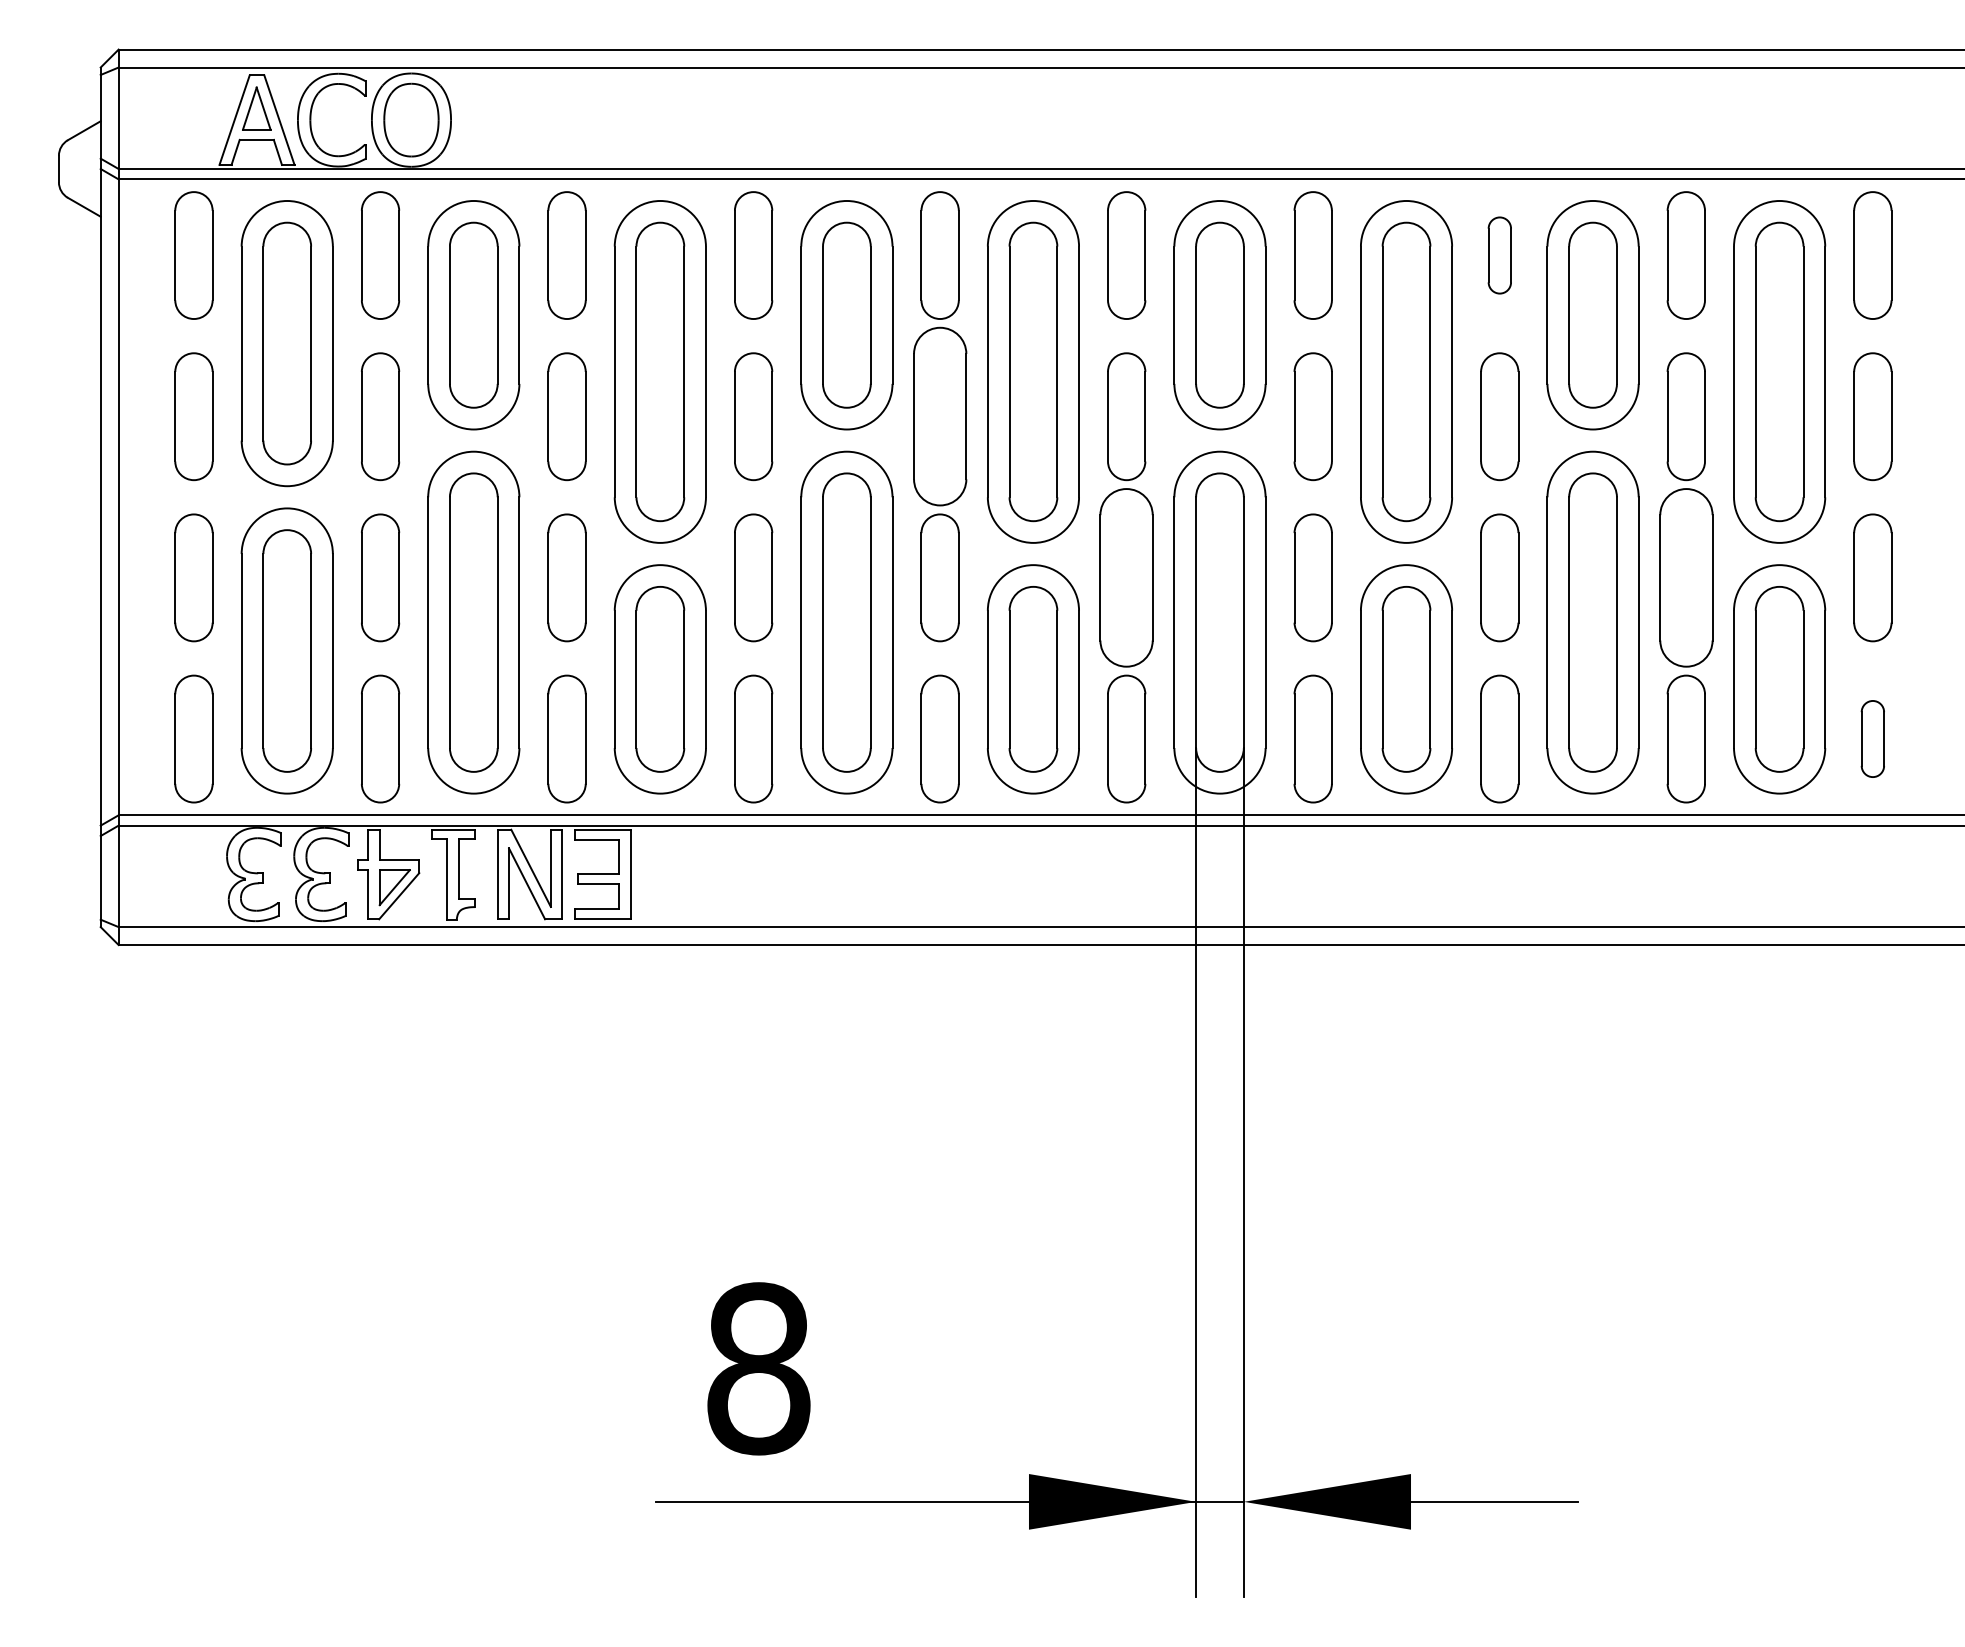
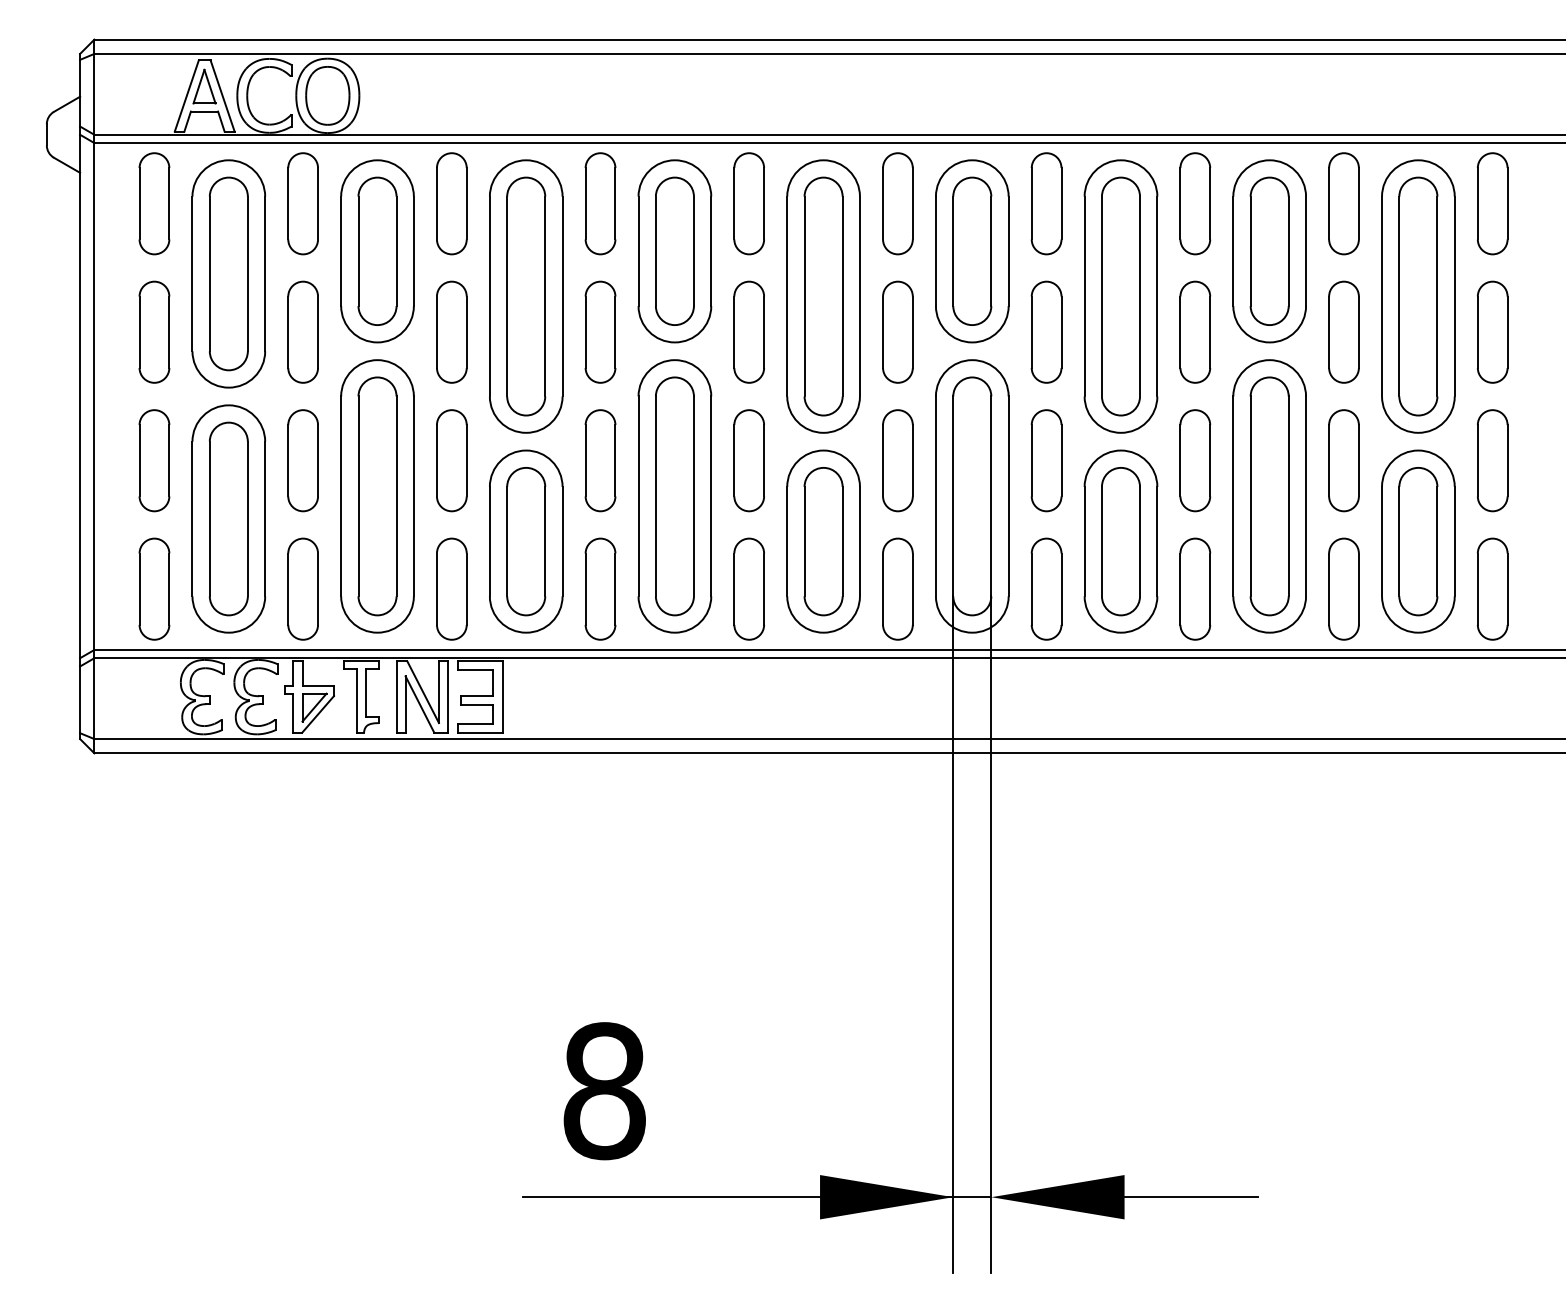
part: (1499, 255) -> (1195, 203), size x1.67
part: (939, 416) -> (748, 332), size x0.71
part: (1126, 577) -> (897, 460), size x0.71
part: (1685, 577) -> (1343, 460), size x0.71
part: (1872, 738) -> (1492, 588), size x1.67

